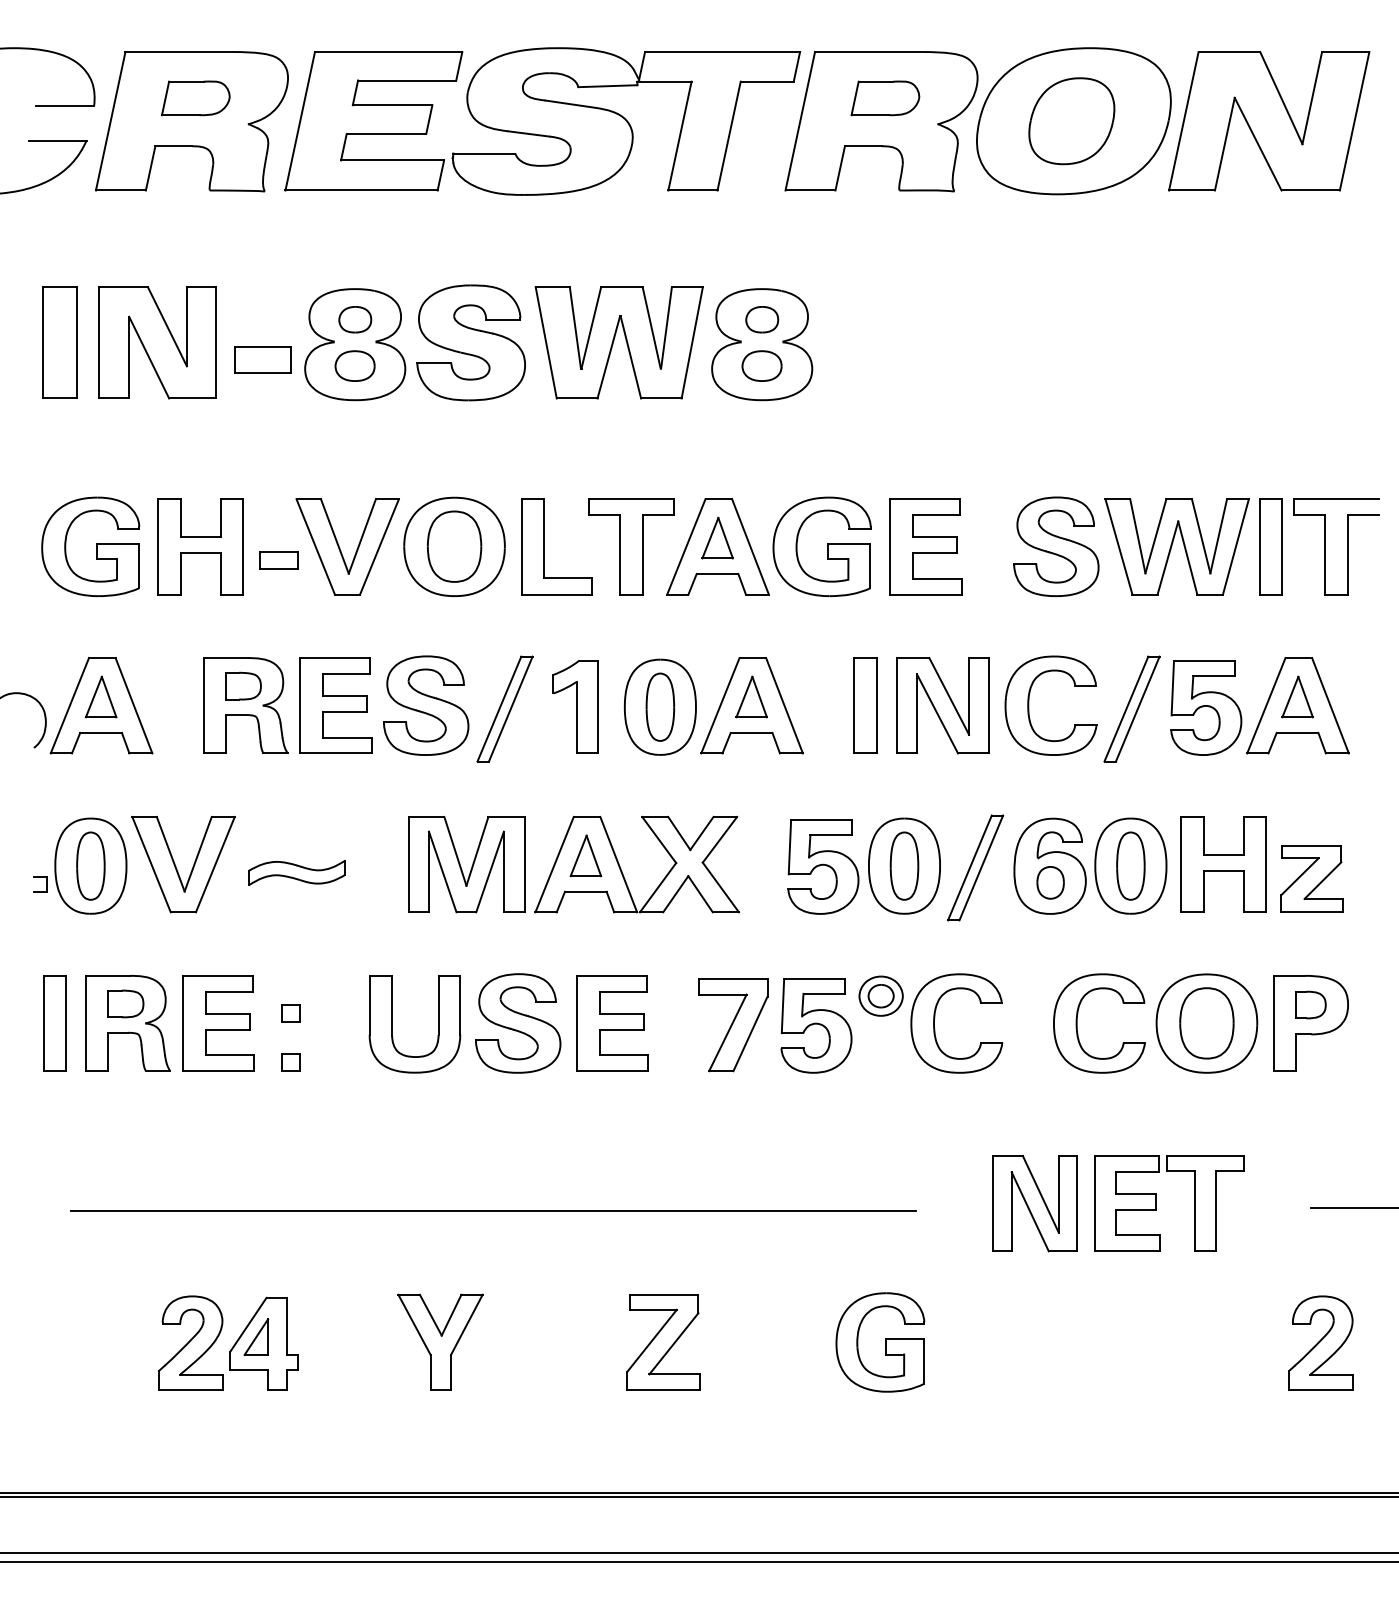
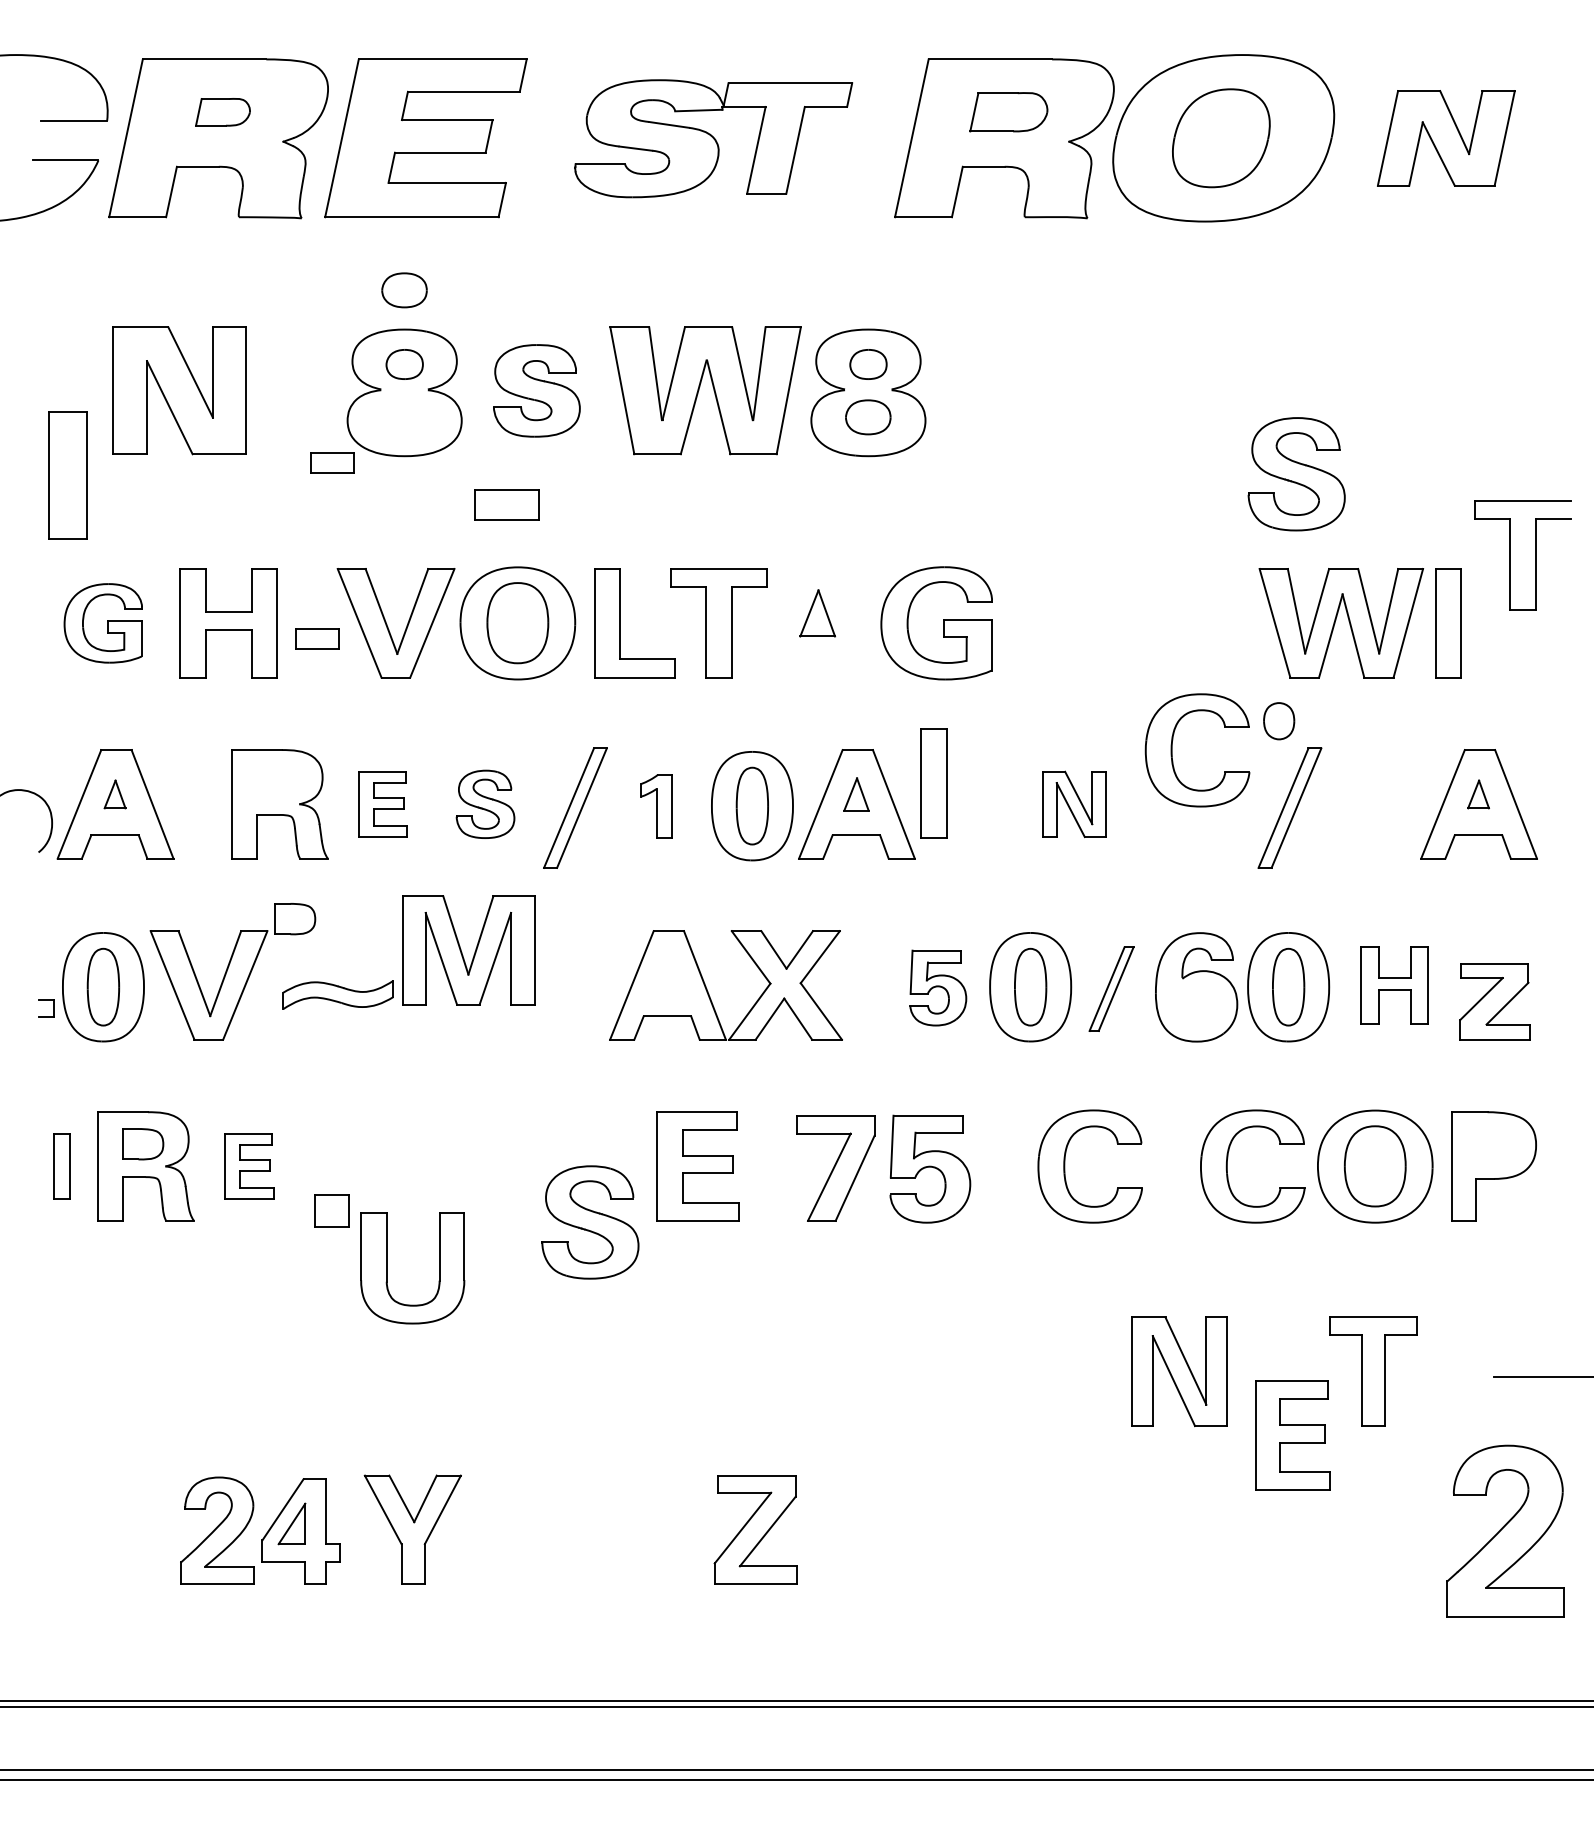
part: (195, 98) -> (222, 112), size x0.7
part: (626, 121) -> (713, 138), size x0.7
part: (1269, 121) -> (1446, 138), size x0.6
part: (59, 342) -> (67, 475), moved
part: (470, 342) -> (536, 390), size x0.7
part: (262, 359) -> (506, 504), moved
part: (355, 366) -> (404, 290), moved
part: (291, 405) -> (332, 462), added
part: (90, 547) -> (103, 623), size x0.7
part: (717, 547) -> (817, 623), removed
part: (925, 547) -> (1054, 623), removed
part: (1056, 547) -> (1296, 474), moved
part: (1325, 547) -> (1510, 555), moved
part: (243, 686) -> (295, 919), moved
part: (100, 697) -> (114, 794), size x0.6
part: (751, 697) -> (856, 794), size x0.7
part: (1297, 697) -> (1478, 794), size x0.6
part: (335, 705) -> (382, 804), size x0.6
part: (426, 705) -> (485, 804), size x0.6
part: (864, 705) -> (933, 783), moved
part: (943, 705) -> (1074, 804), size x0.6
part: (1029, 705) -> (1172, 750), moved
part: (576, 707) -> (656, 806), size x0.6
part: (1206, 707) -> (1374, 806), removed
part: (585, 855) -> (667, 975), removed
part: (1223, 864) -> (1394, 985), size x0.7
part: (471, 865) -> (474, 951), moved
part: (823, 866) -> (938, 987), size x0.7
part: (975, 867) -> (1111, 988), size x0.7
part: (1050, 883) -> (1279, 721), moved
part: (880, 996) -> (1003, 1135), removed
part: (1310, 1005) -> (1493, 1145), removed
part: (291, 1012) -> (331, 1154), removed
part: (54, 1023) -> (61, 1166), size x0.6
part: (218, 1023) -> (248, 1166), size x0.6
part: (518, 1023) -> (590, 1222), moved
part: (392, 1024) -> (387, 1268), moved
part: (291, 1062) -> (331, 1210), size x1.6
part: (1127, 1203) -> (1292, 1435), moved
line: (493, 1211) -> (562, 1380), removed
part: (440, 1342) -> (412, 1529), moved
part: (880, 1342) -> (1003, 1530), removed
part: (1321, 1342) -> (1505, 1530), size x1.6

